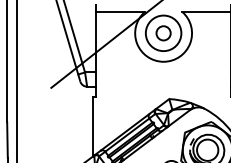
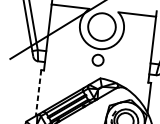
circle: (163, 33) -> (97, 60), moved
line: (92, 127) -> (38, 93), solid -> dashed

